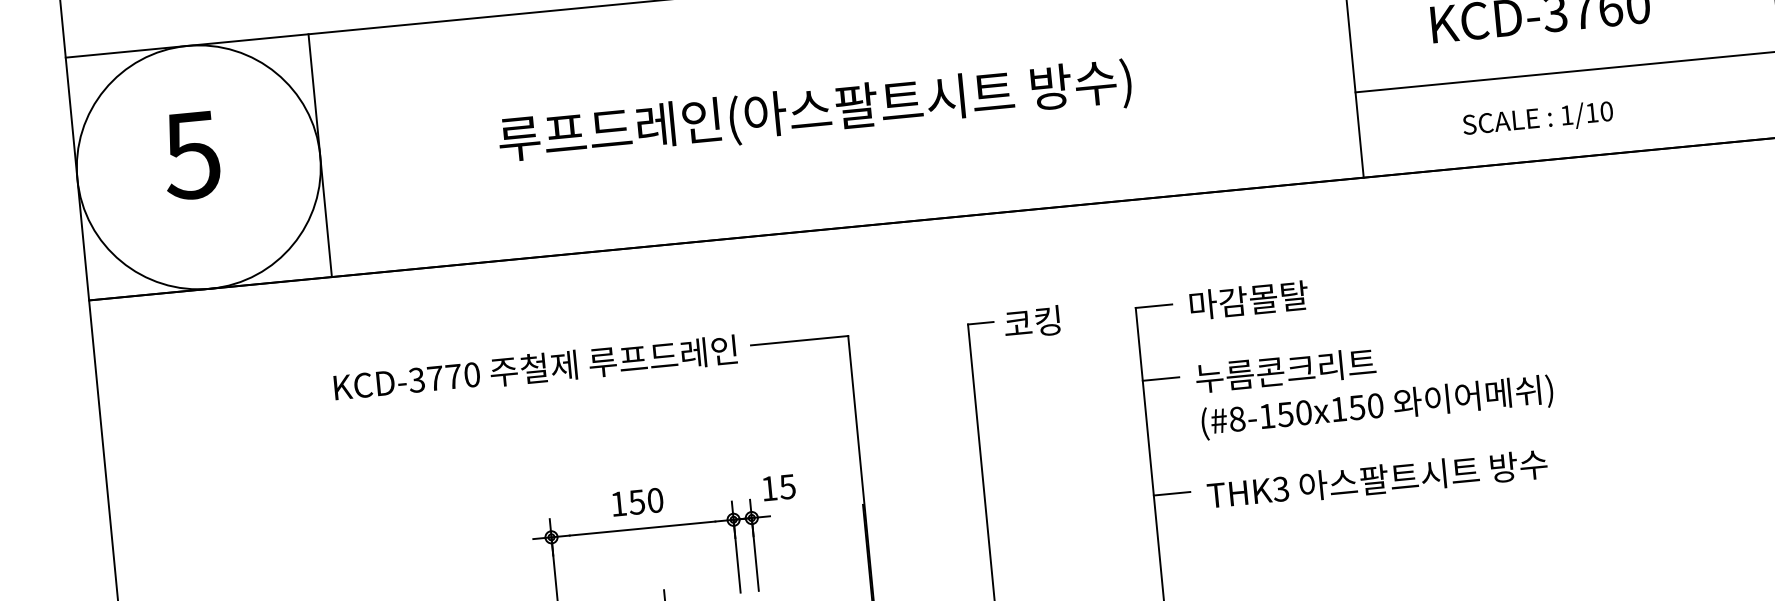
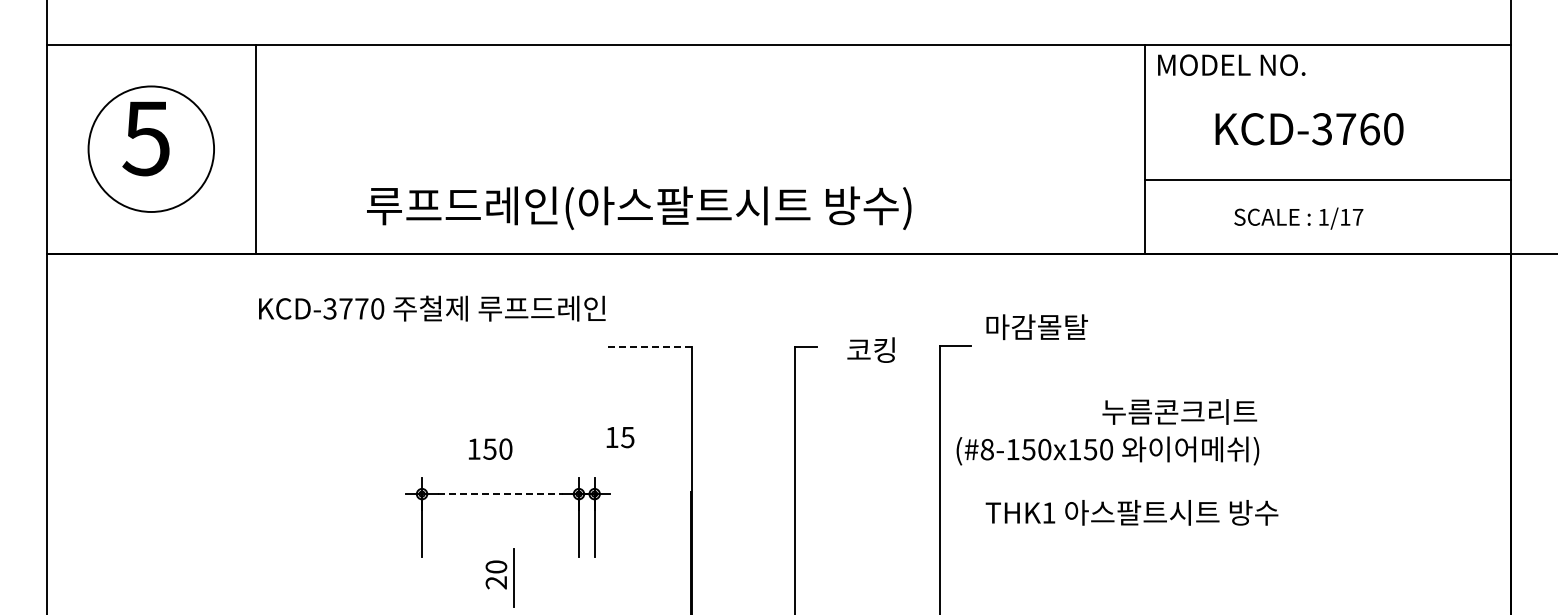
text: (1607, 110) -> (1358, 216), 1/10 -> 1/17
text: (815, 111) -> (639, 207), moved
circle: (197, 166) -> (150, 148), size x0.6
text: (1248, 300) -> (1036, 327), moved
text: (1031, 321) -> (870, 349), moved
line: (800, 340) -> (650, 346), solid -> dashed
text: (535, 368) -> (432, 308), moved
text: (1285, 369) -> (1179, 411), moved
line: (1161, 379) -> (955, 409), removed
text: (1376, 406) -> (1107, 450), moved
text: (779, 487) -> (620, 437), moved
text: (1280, 488) -> (1048, 512), THK3 -> THK1
line: (1172, 493) -> (955, 507), removed
text: (637, 501) -> (490, 448), moved
line: (642, 529) -> (500, 494), solid -> dashed

